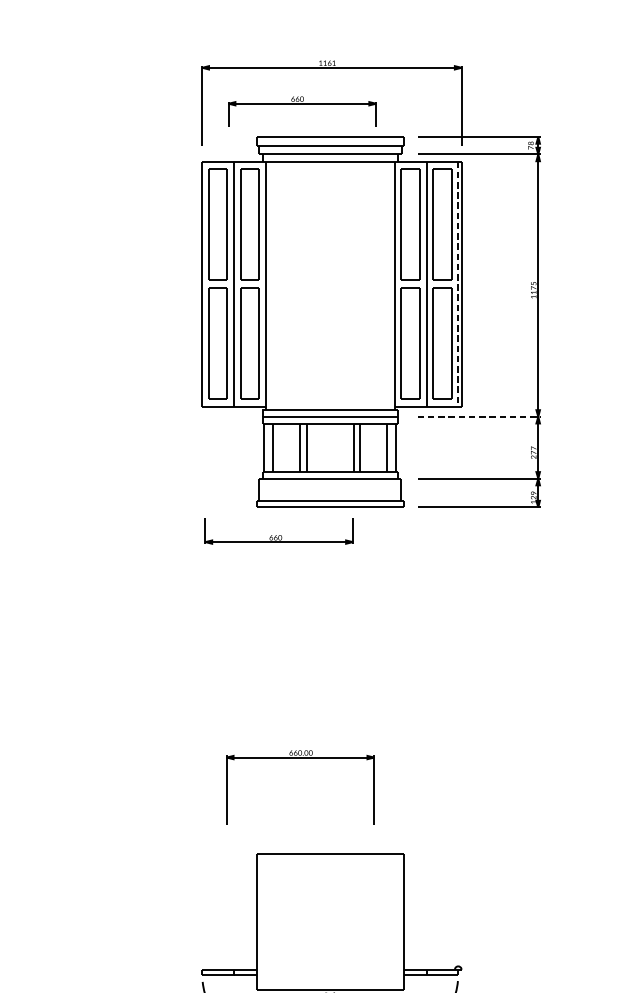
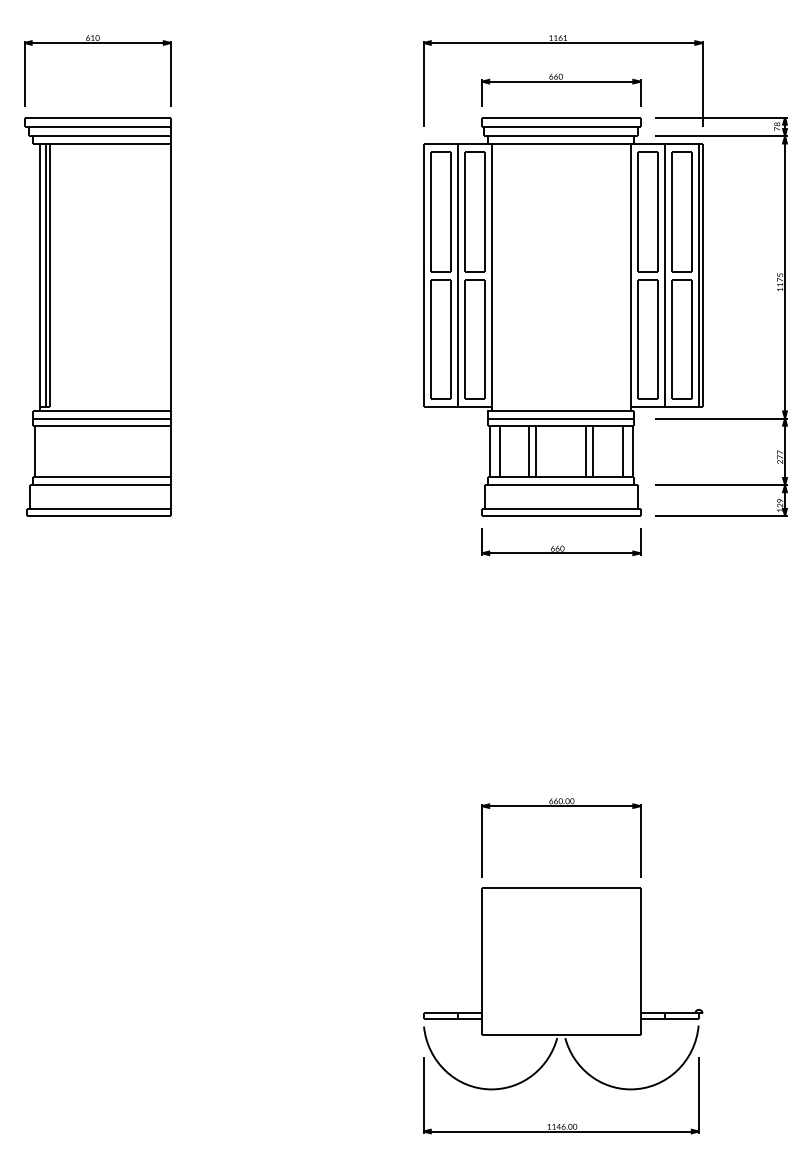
part: (302, 104) -> (561, 82), moved
line: (457, 283) -> (698, 275), dashed -> solid
line: (479, 416) -> (721, 418), dashed -> solid
part: (279, 532) -> (561, 542), moved
part: (300, 757) -> (561, 806), moved

